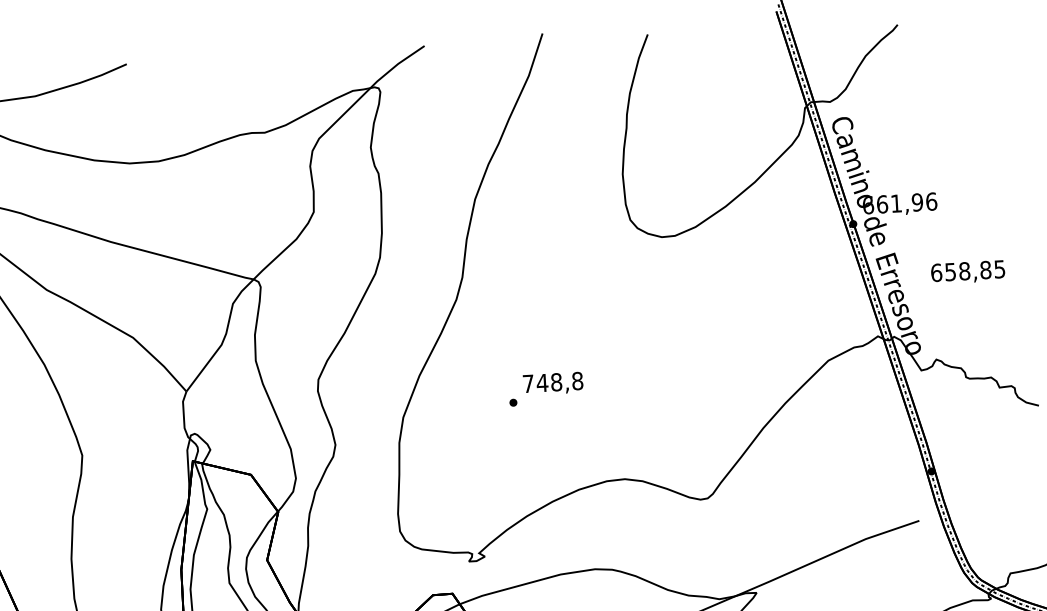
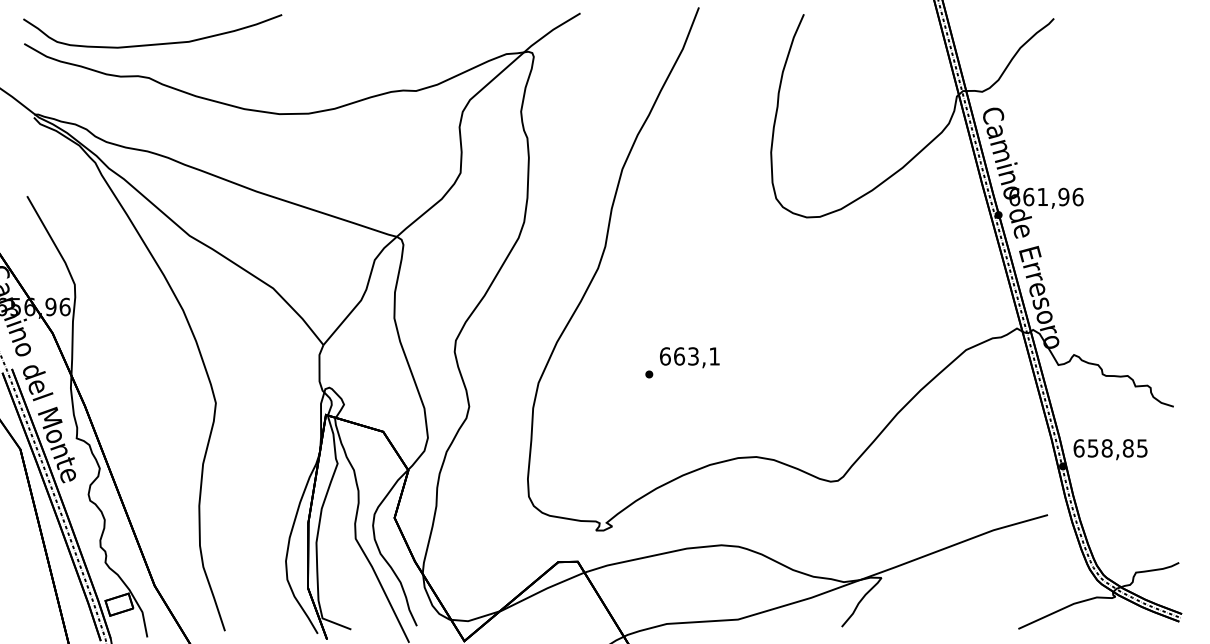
text: (968, 272) -> (1110, 449), moved
text: (553, 382) -> (690, 356), 748,8 -> 663,1

